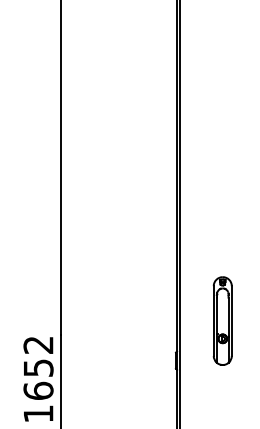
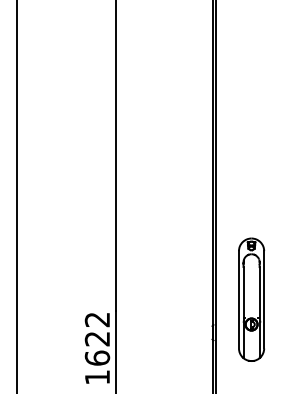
part: (222, 320) -> (251, 299), size x1.67
text: (38, 368) -> (97, 339), 1652 -> 1622

